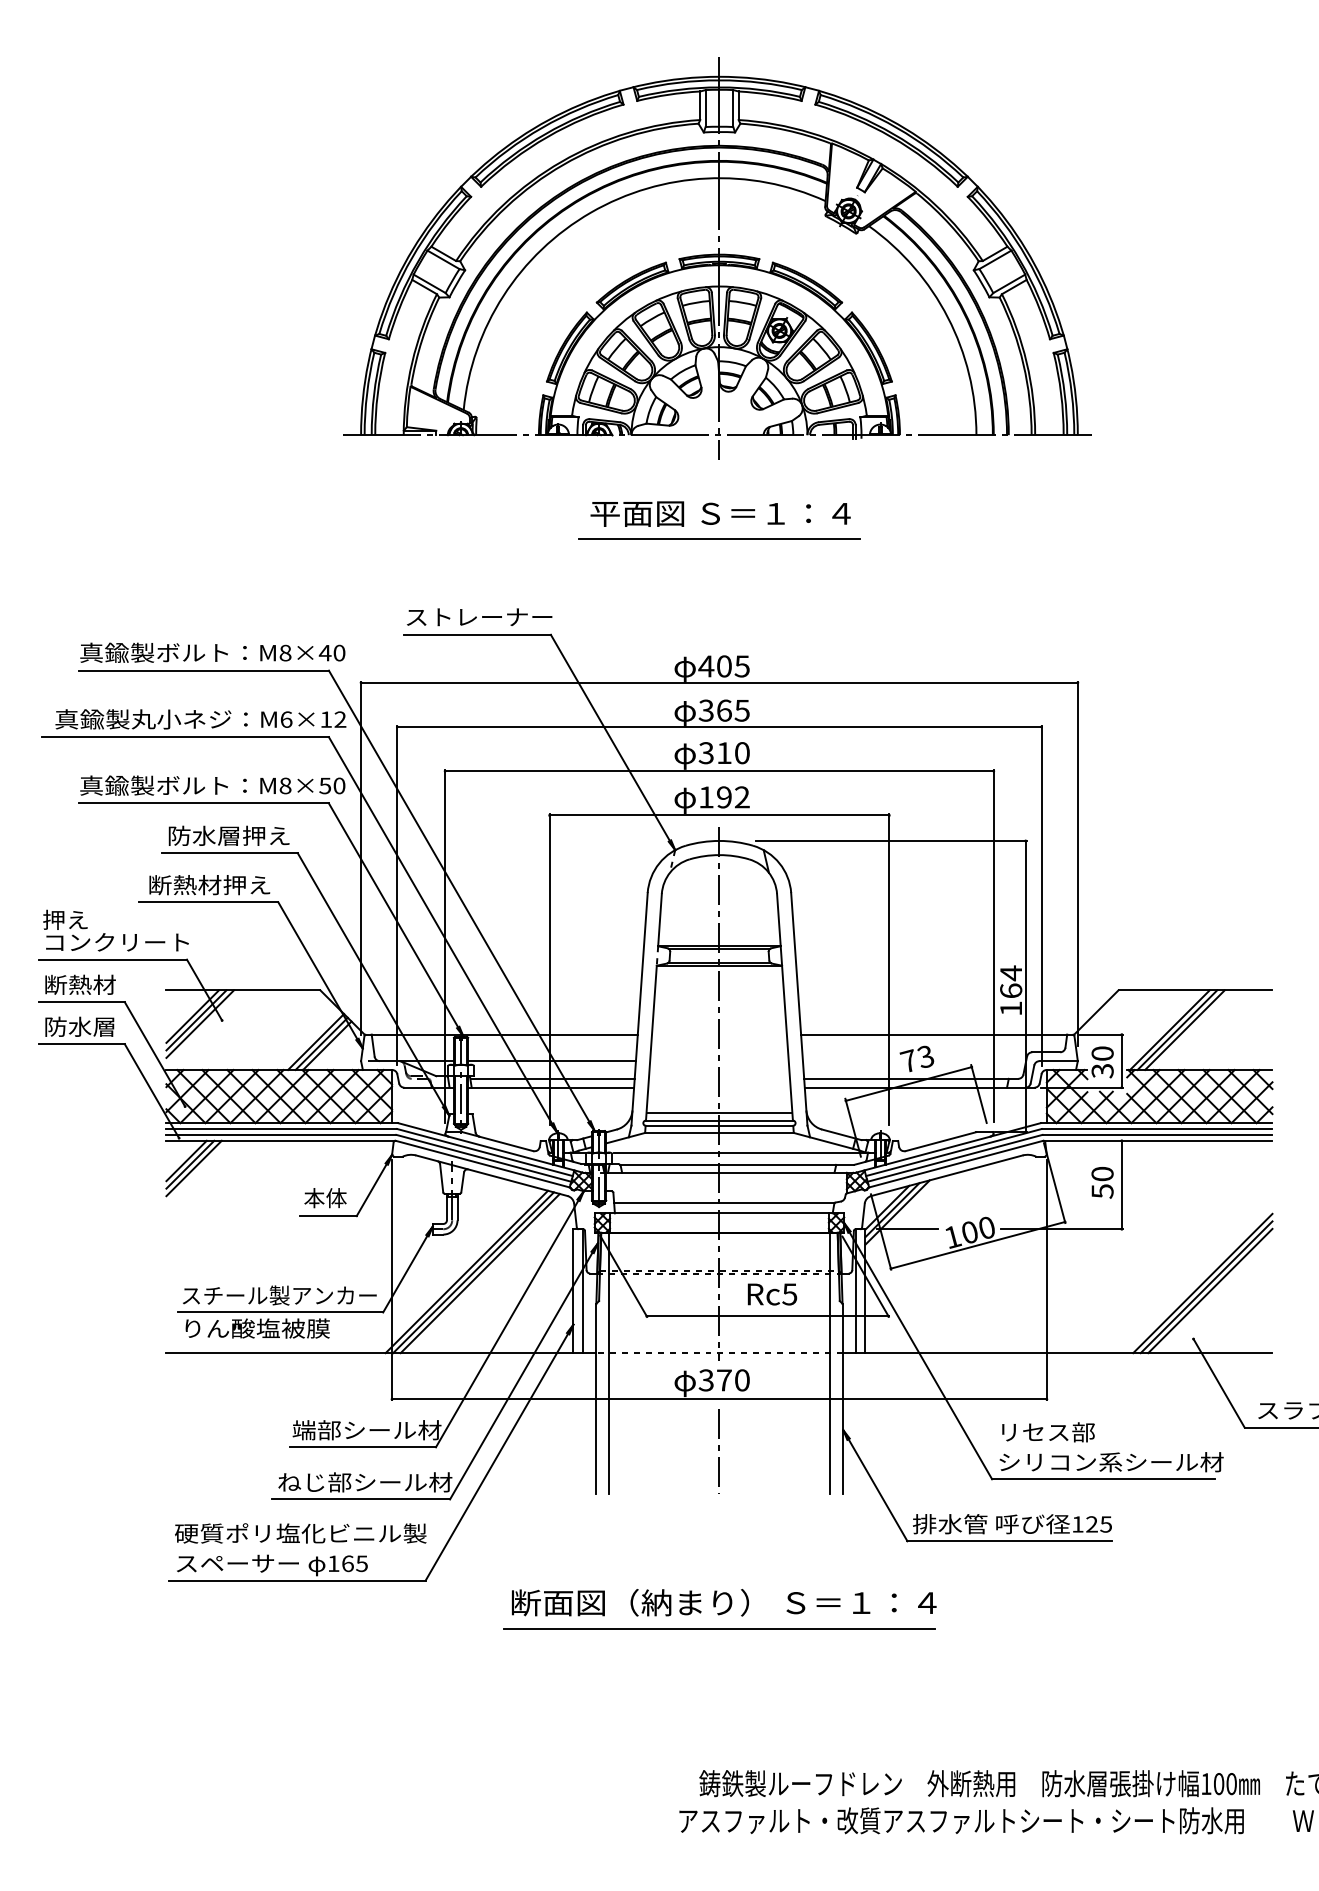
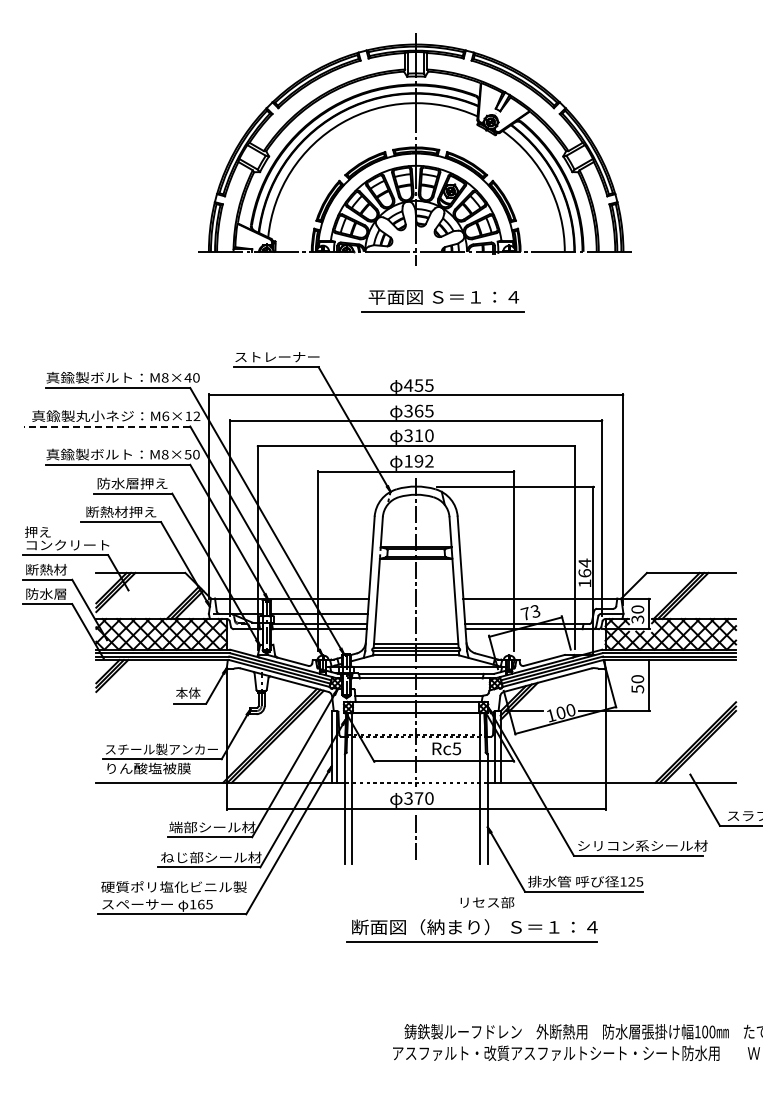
part: (718, 521) -> (442, 301), moved
text: (723, 666) -> (418, 385), 405 -> 455
line: (184, 737) -> (106, 426), solid -> dashed
text: (1048, 1432) -> (487, 902), moved
part: (718, 1608) -> (471, 930), moved

